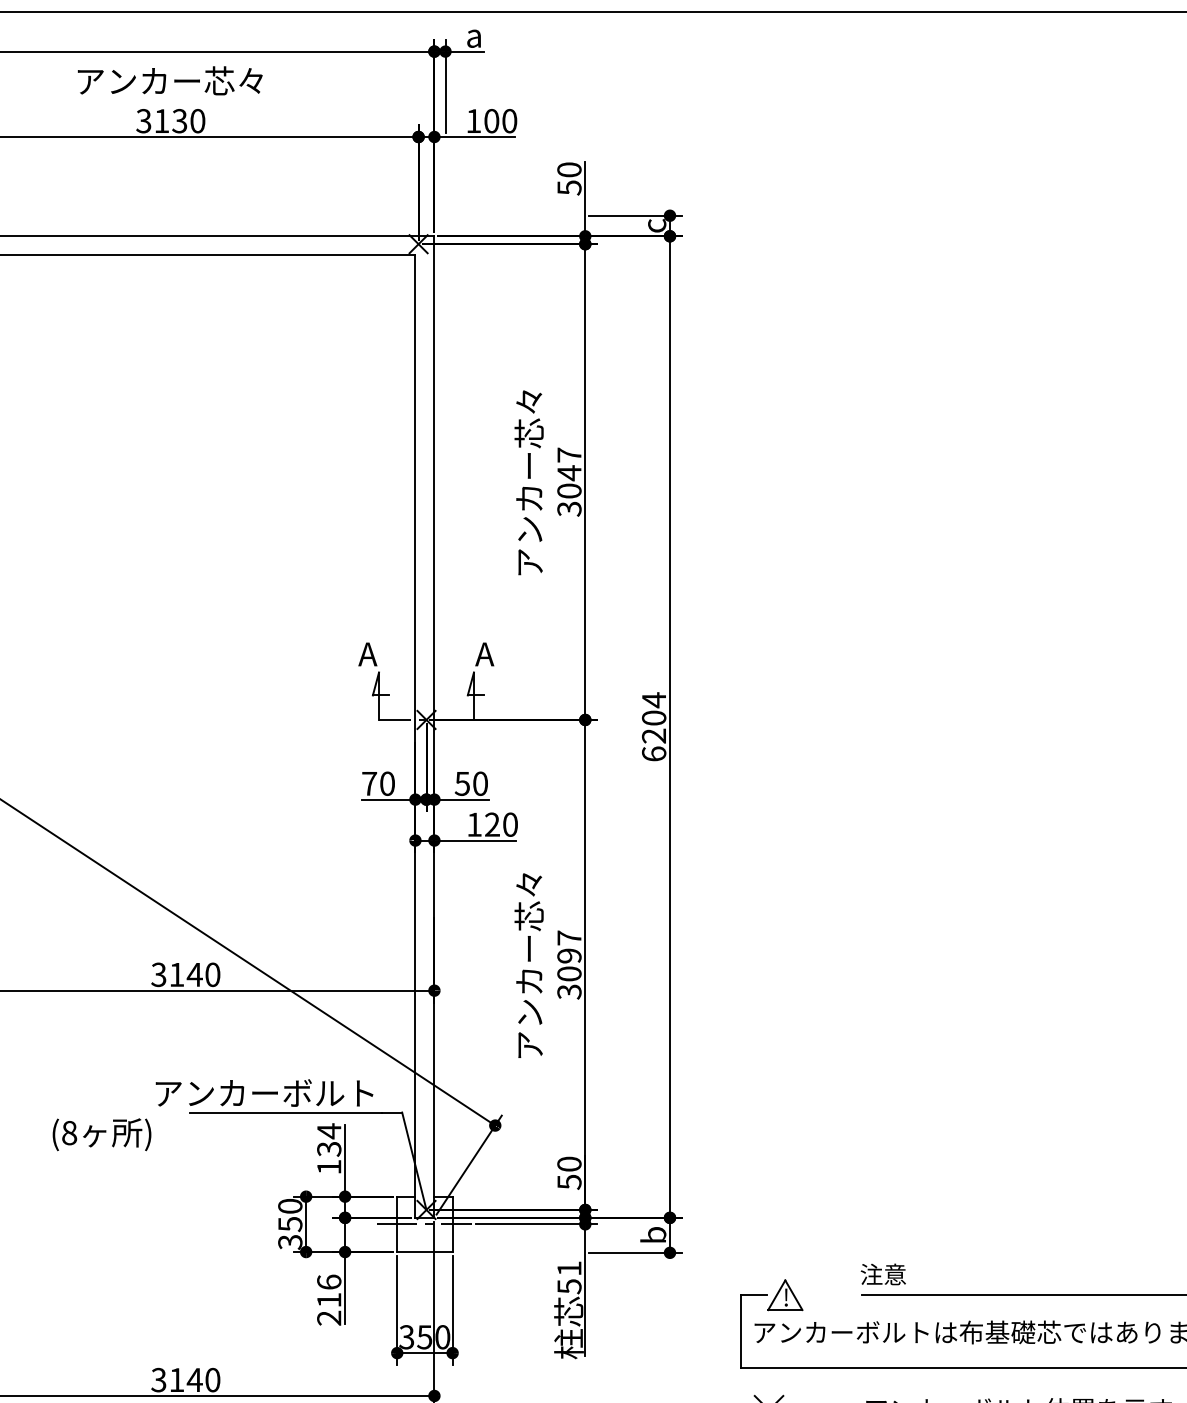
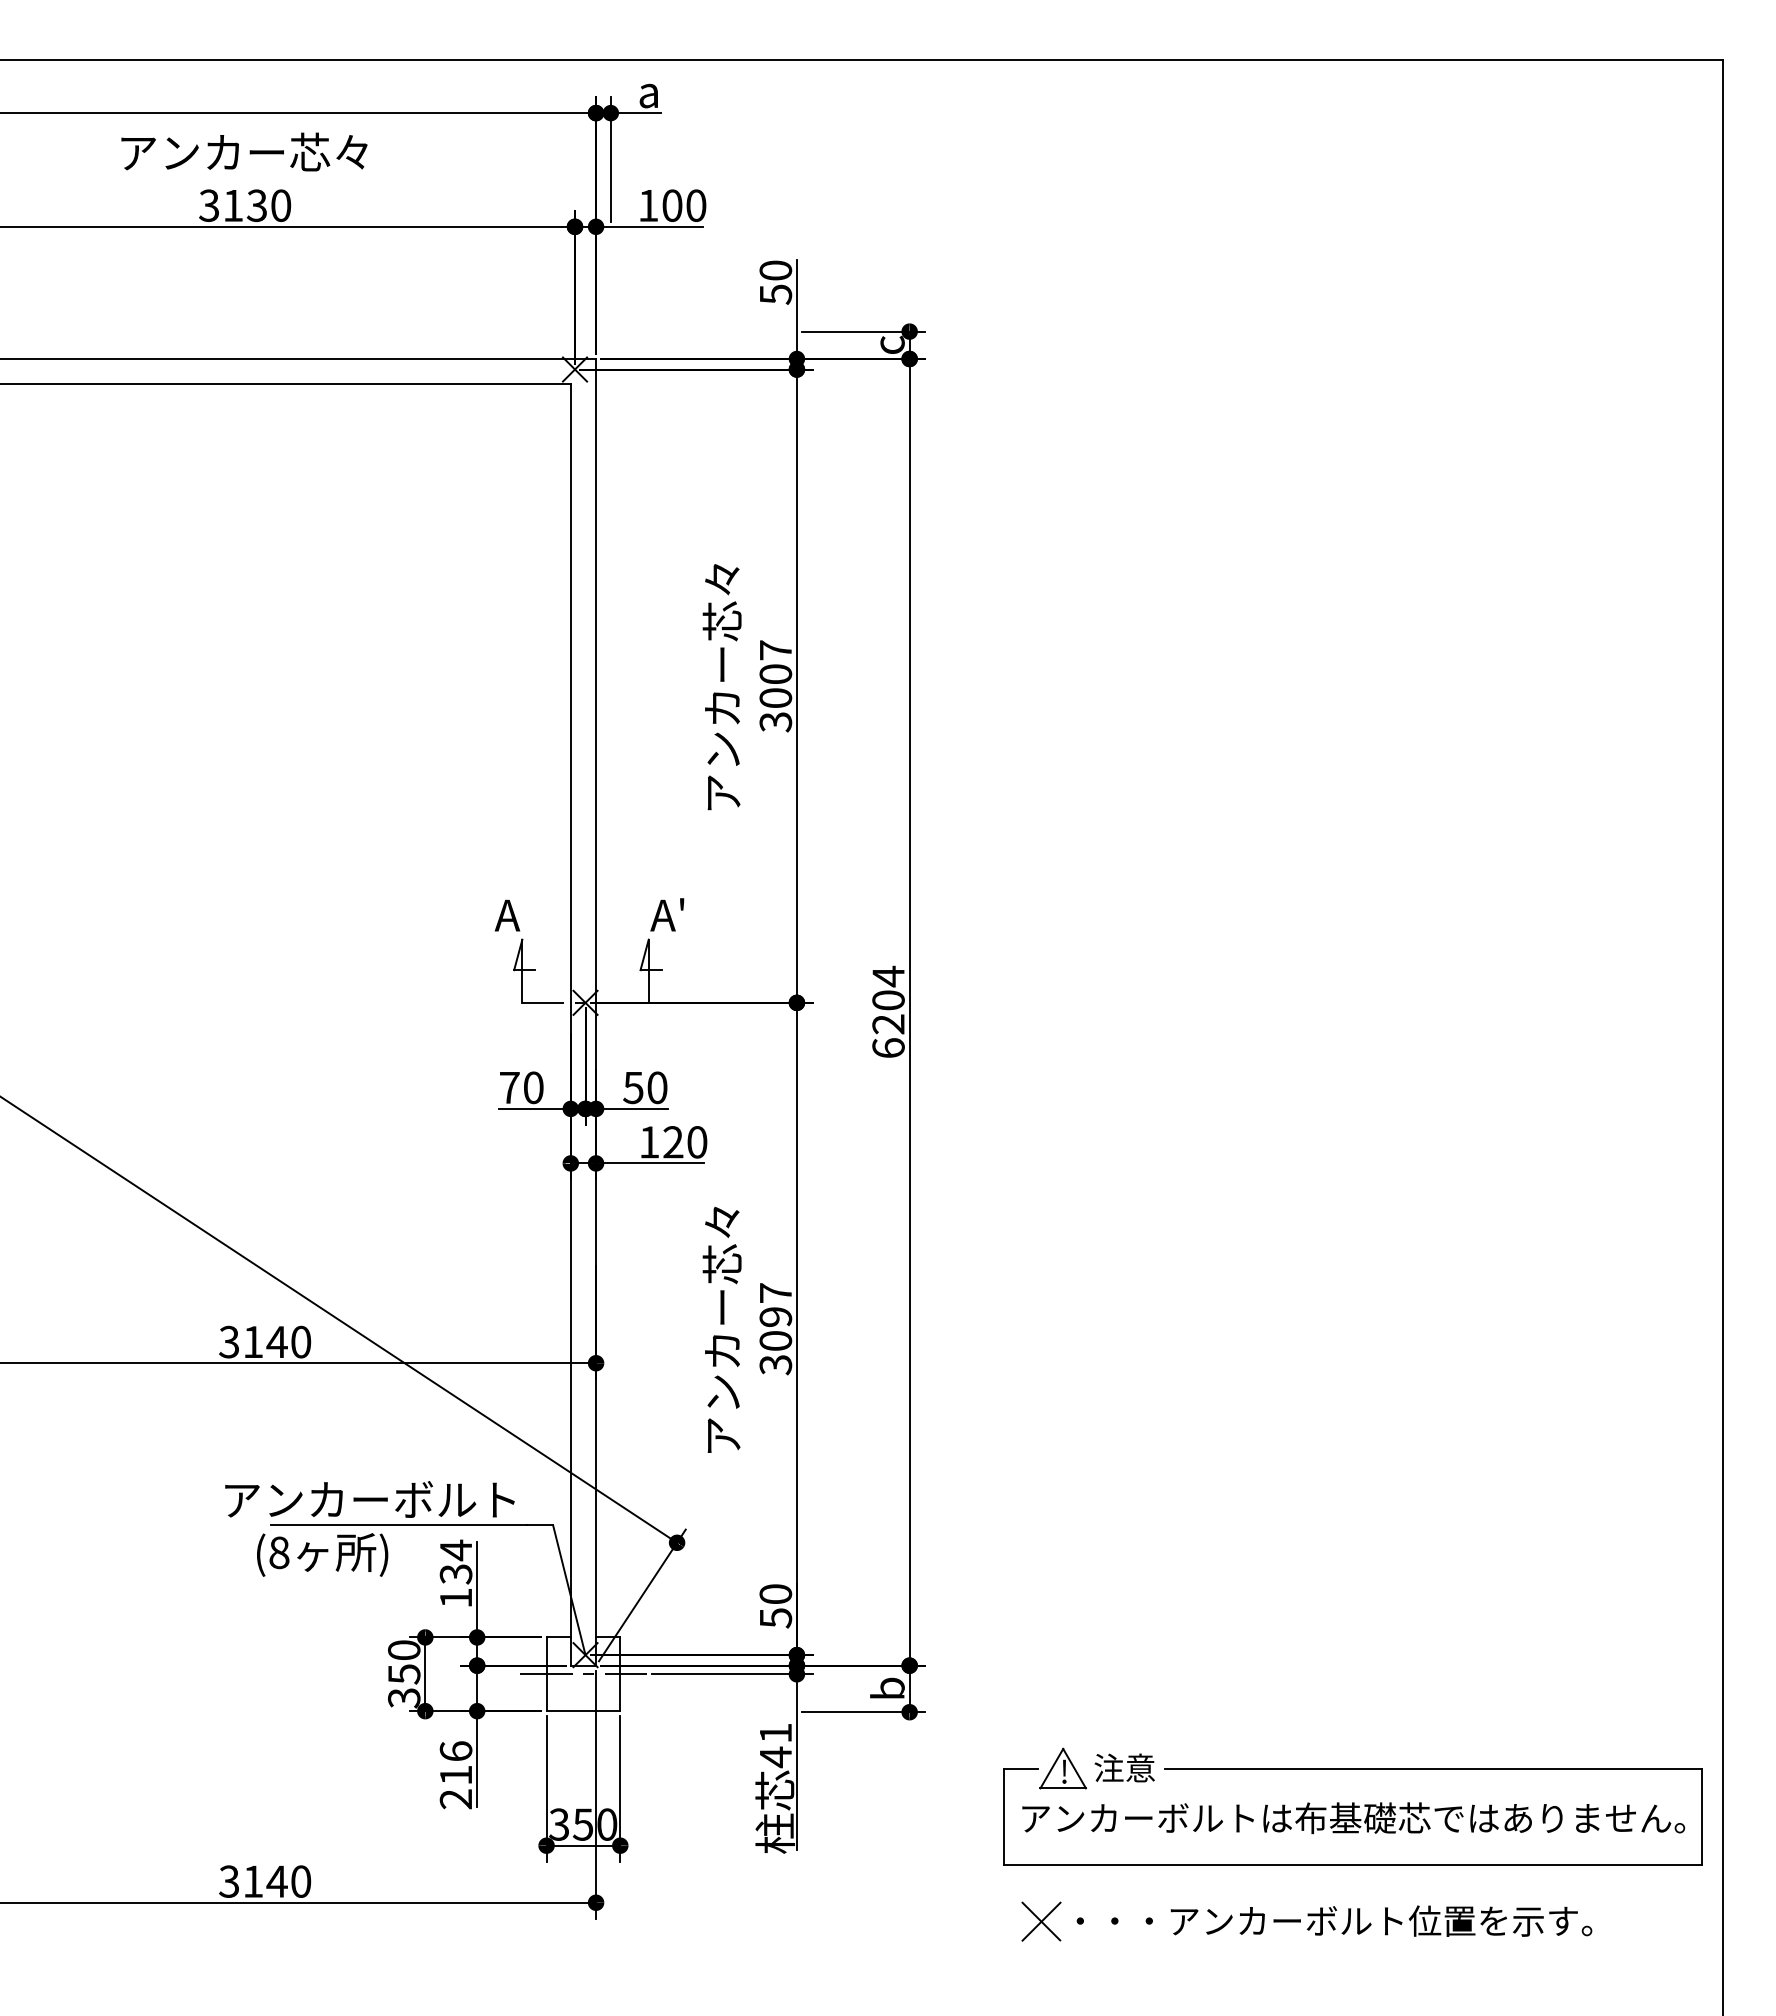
text: (569, 473) -> (775, 674), 3047 -> 3007
text: (499, 646) -> (682, 904), A -> A'
text: (101, 1134) -> (322, 1554), moved
text: (883, 1274) -> (1124, 1767), moved
text: (569, 1286) -> (776, 1757), 51 -> 41

